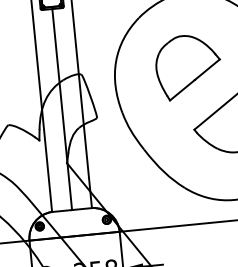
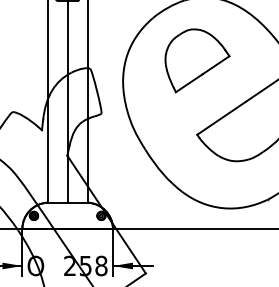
part: (188, 66) -> (197, 60), moved

